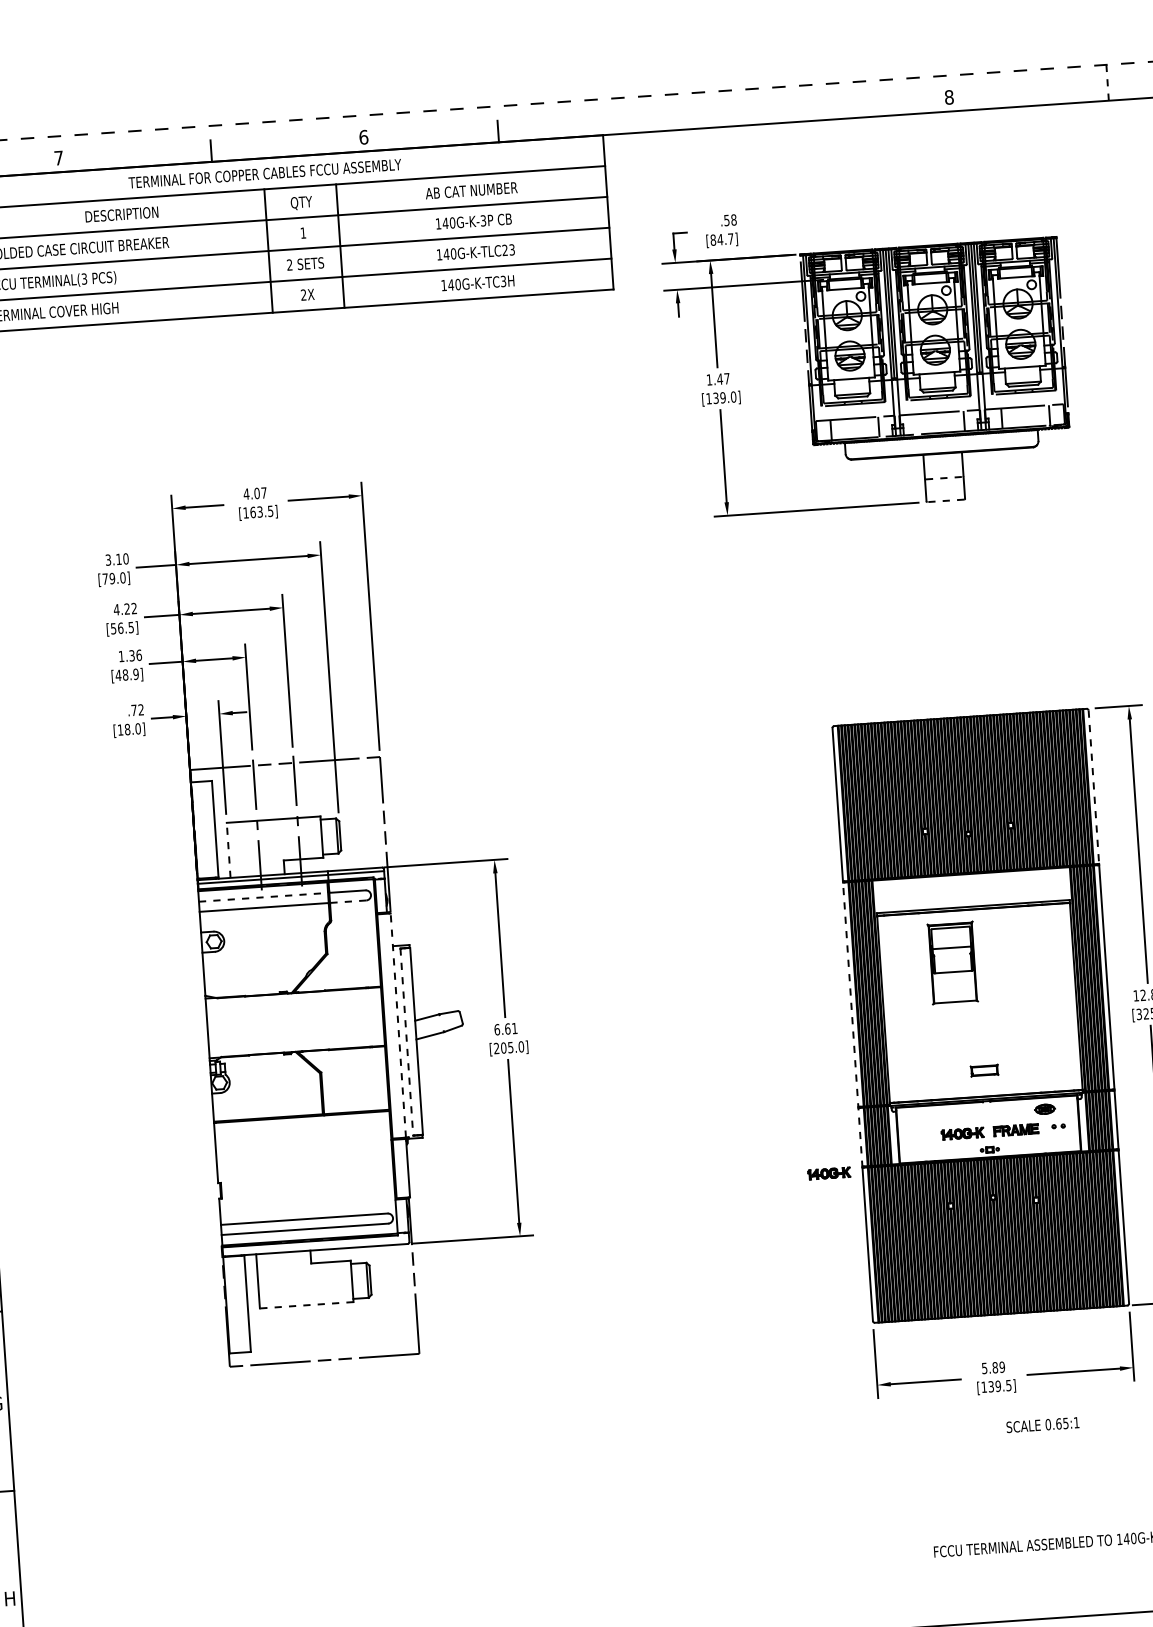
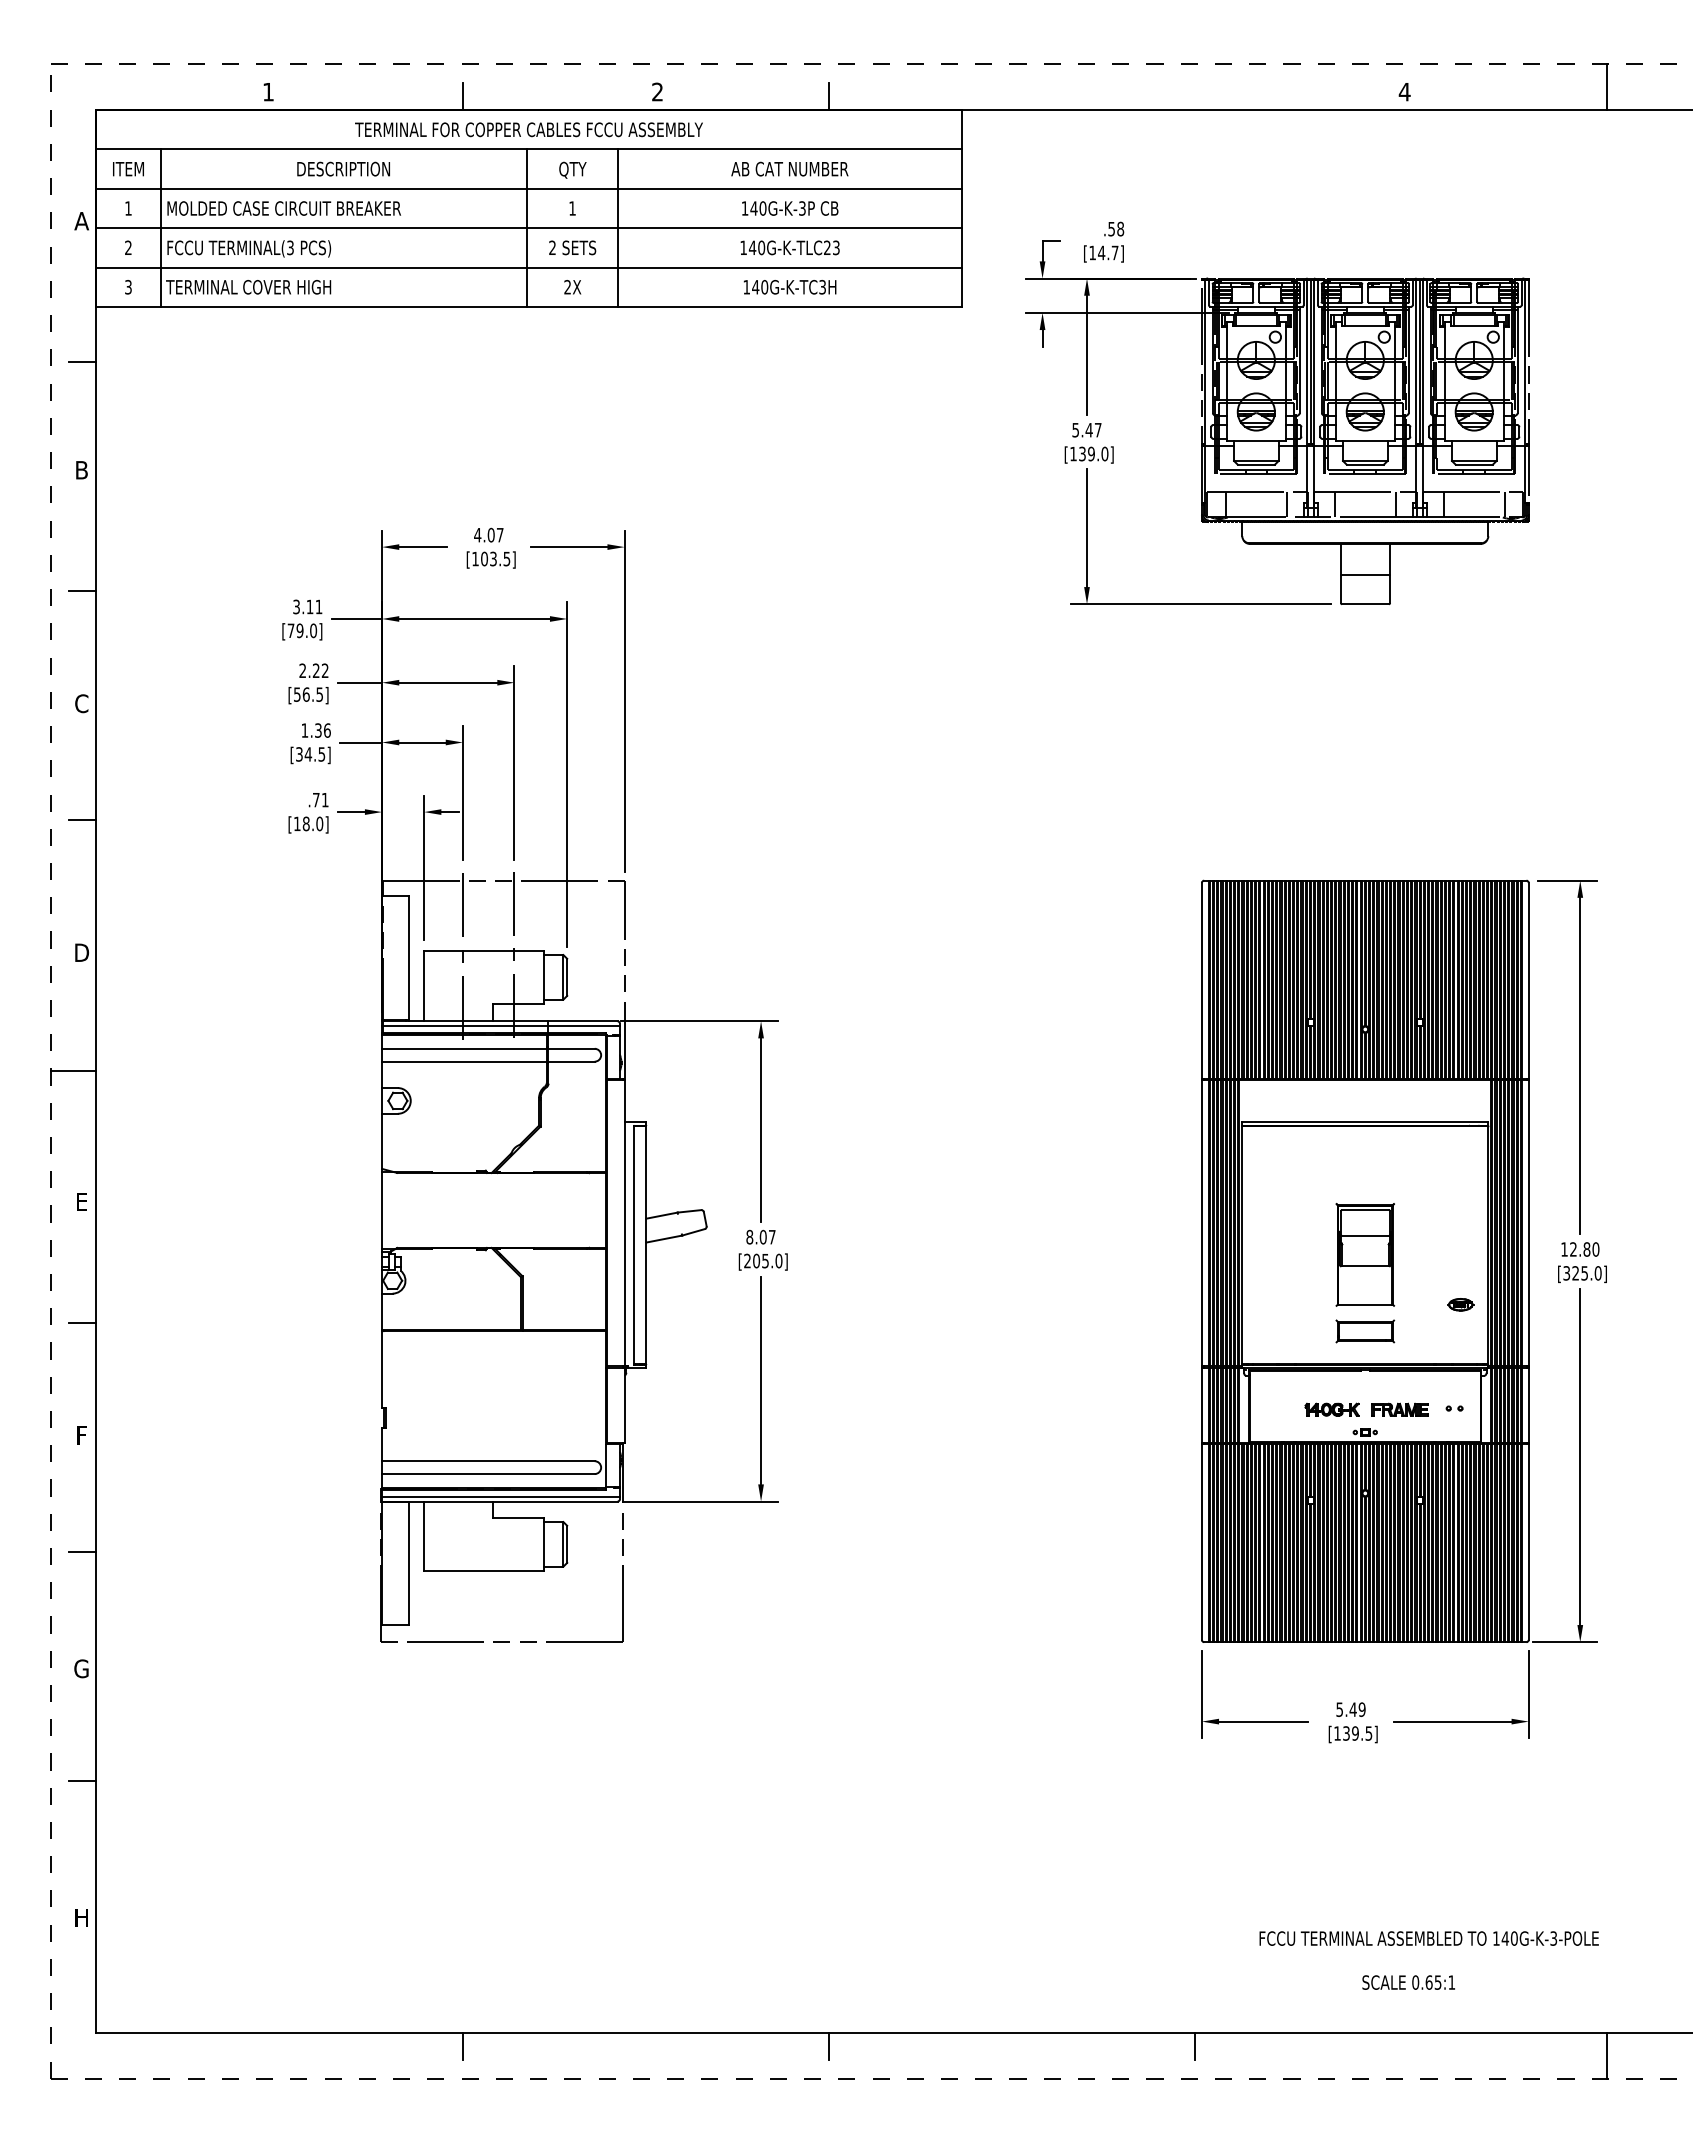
line: (1107, 83) -> (1607, 87), dashed -> solid
text: (949, 97) -> (1404, 91), 8 -> 4
text: (363, 136) -> (657, 91), 6 -> 2
text: (58, 158) -> (268, 92), 7 -> 1
text: (713, 239) -> (1092, 252), [84.7] -> [14.7]
text: (709, 380) -> (1075, 430), 1.47 -> 5.47
line: (916, 424) -> (1334, 504), added
line: (945, 478) -> (1366, 575), dashed -> solid
line: (945, 501) -> (1365, 604), dashed -> solid
text: (253, 512) -> (484, 558), [163.5] -> [103.5]
text: (125, 558) -> (318, 606), 3.10 -> 3.11
text: (116, 609) -> (302, 670), 4.22 -> 2.22
text: (127, 674) -> (310, 754), [48.9] -> [34.5]
text: (140, 709) -> (324, 799), .72 -> .71
line: (1093, 786) -> (1528, 980), dashed -> solid
line: (228, 849) -> (424, 985), dashed -> solid
line: (263, 897) -> (464, 1048), dashed -> solid
line: (348, 901) -> (571, 1061), dashed -> solid
part: (952, 962) -> (1365, 1254), moved
line: (398, 1024) -> (624, 1222), dashed -> solid
line: (852, 1024) -> (1201, 1261), dashed -> solid
text: (505, 1028) -> (760, 1236), 6.61 -> 8.07
line: (406, 1042) -> (633, 1245), dashed -> solid
part: (984, 1070) -> (1365, 1331), size x1.67
part: (1044, 1109) -> (1460, 1304), moved
part: (828, 1173) -> (1158, 1448), removed
line: (315, 1246) -> (500, 1496), added
line: (306, 1305) -> (483, 1570), dashed -> solid
text: (994, 1367) -> (1352, 1709), 5.89 -> 5.49
text: (1042, 1424) -> (1408, 1982), moved

